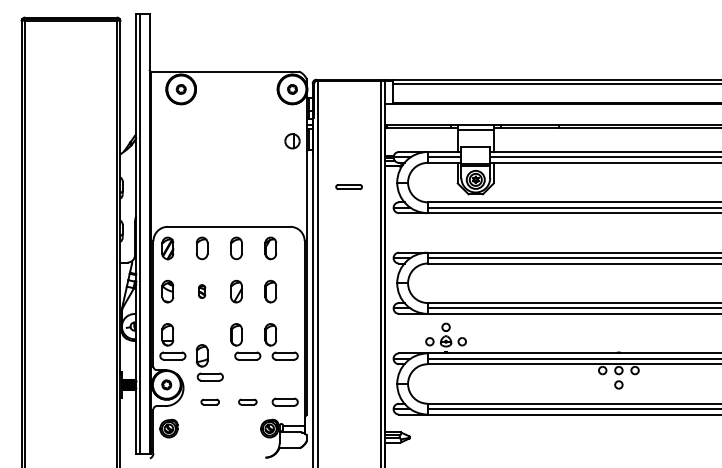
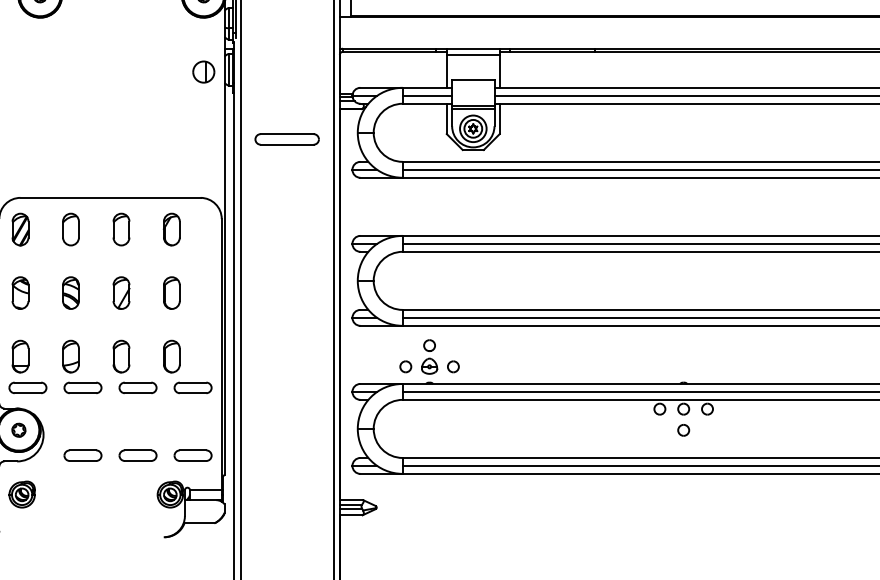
part: (348, 186) -> (286, 138), size x1.67
part: (201, 291) -> (69, 292), size x1.67
part: (209, 362) -> (81, 366), moved
part: (209, 401) -> (81, 454), size x1.43
part: (247, 401) -> (137, 454), size x1.43

